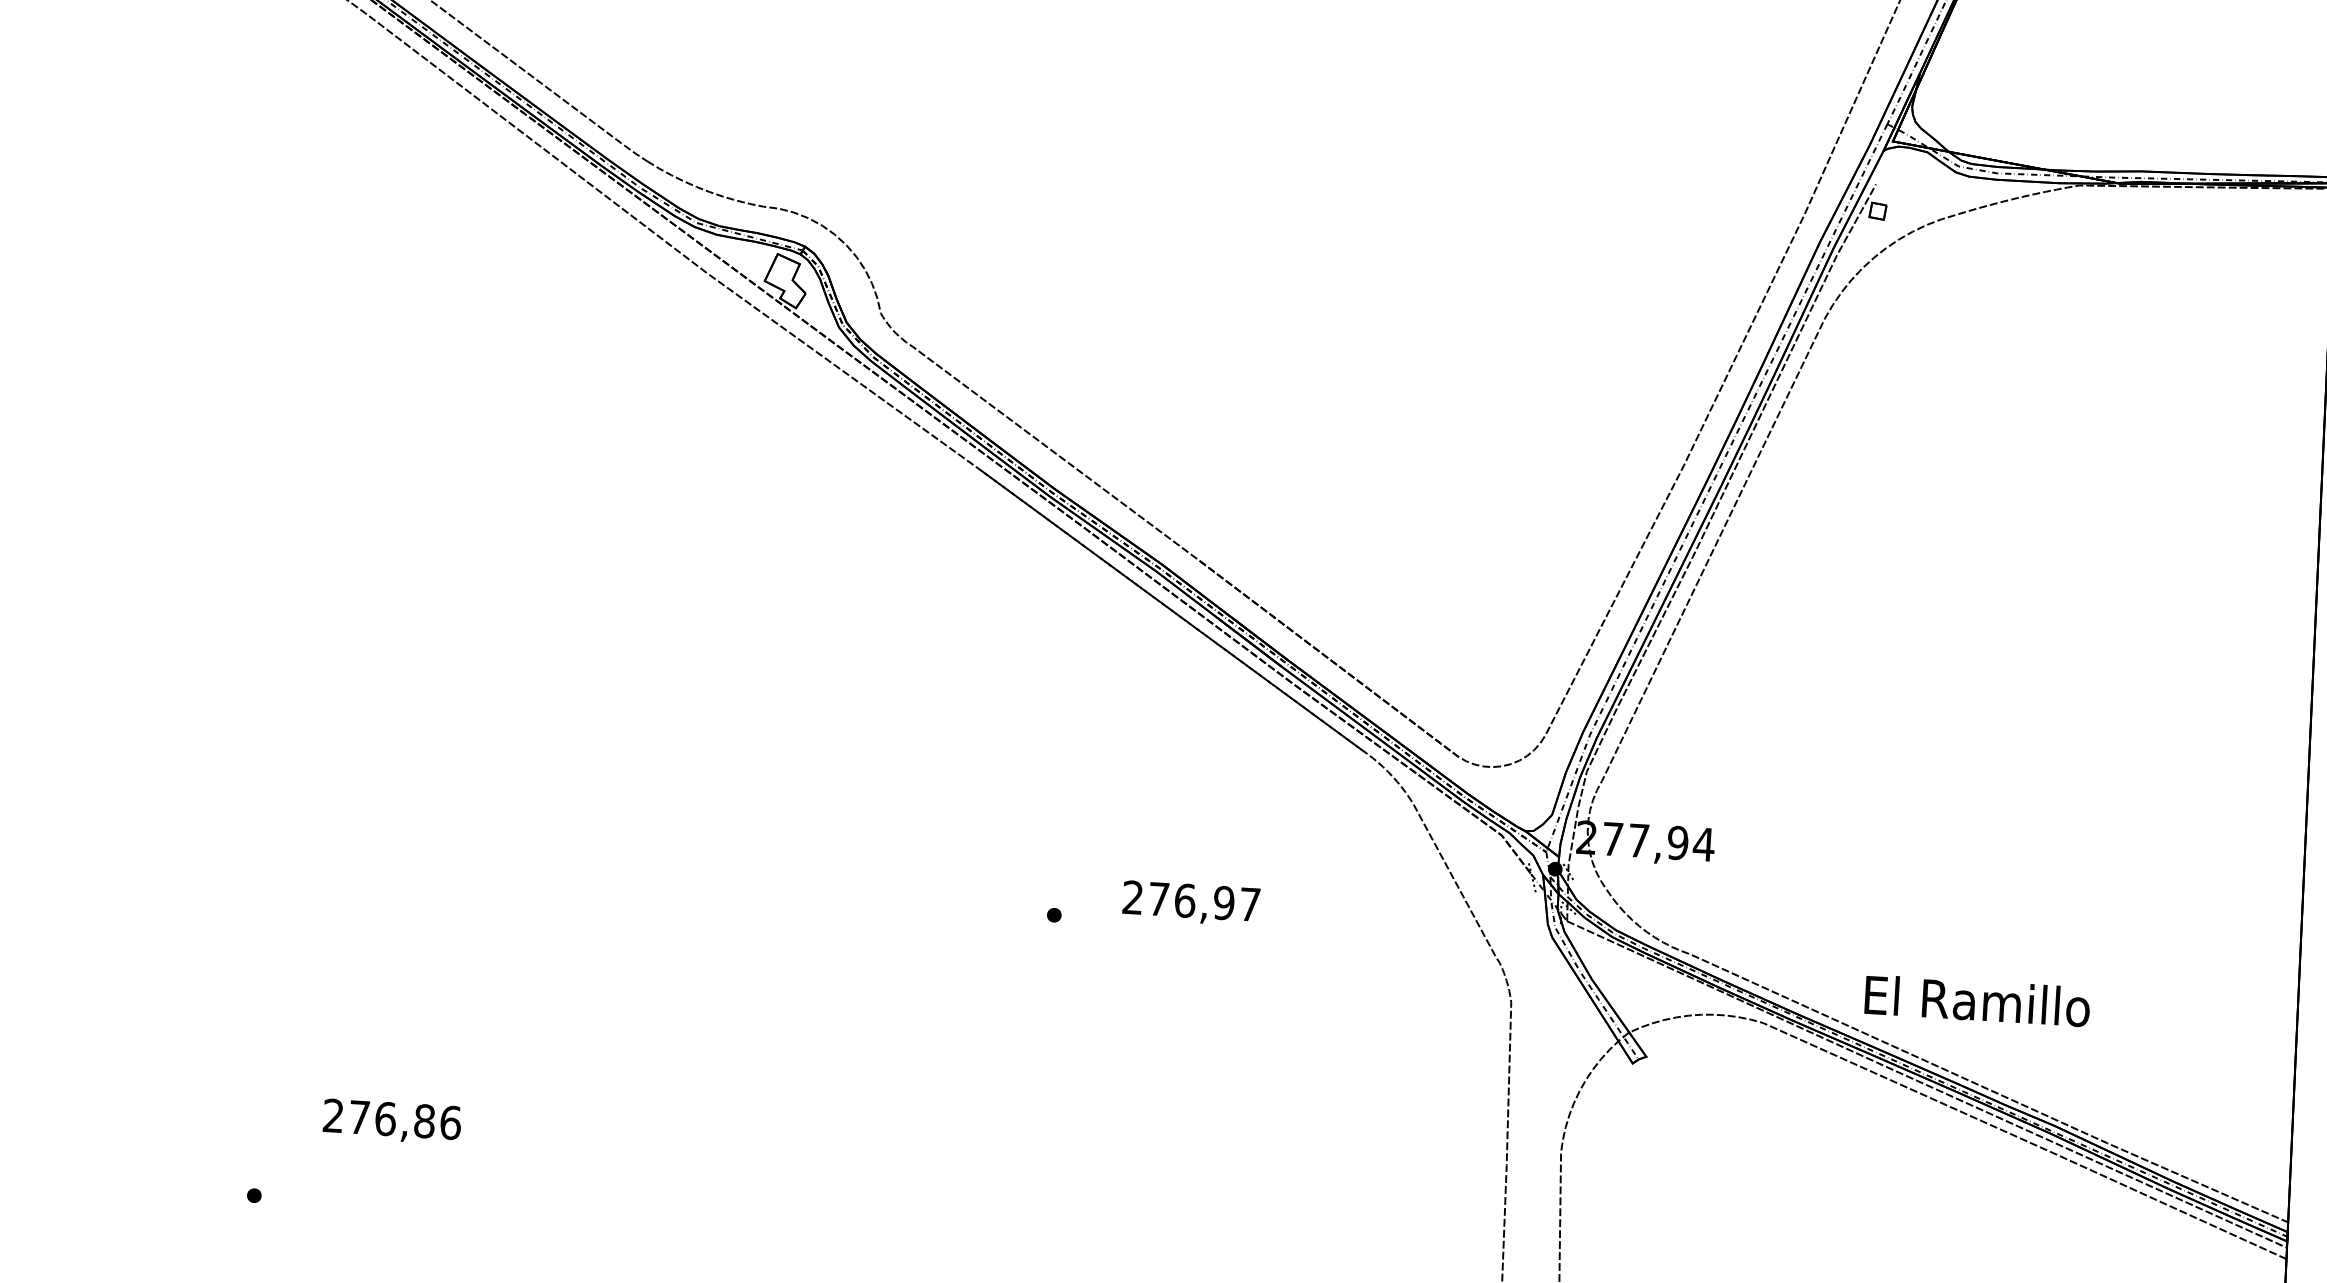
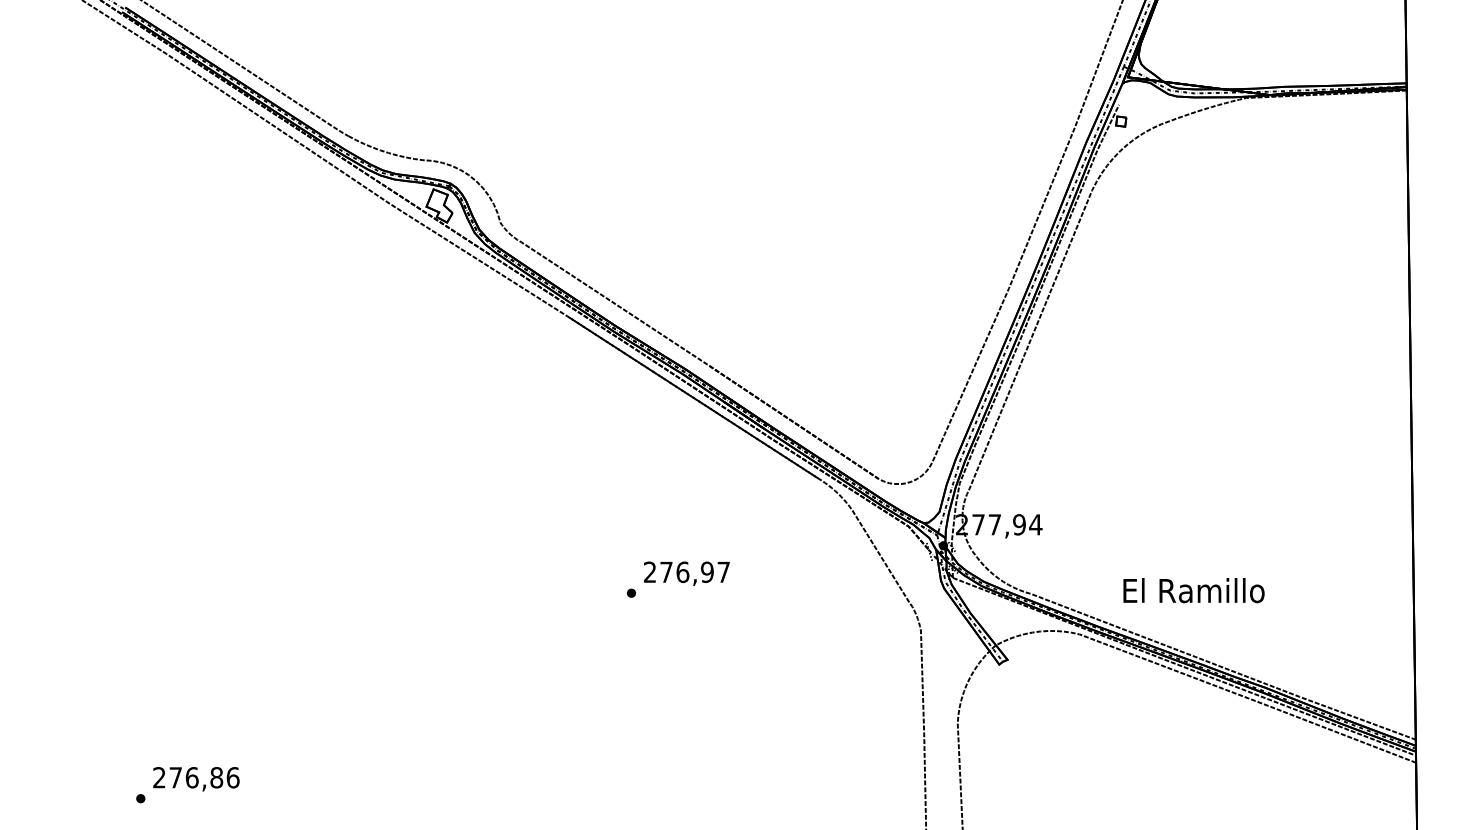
text: (1190, 903) -> (686, 573), moved
text: (1976, 1000) -> (1193, 590), moved
text: (392, 1122) -> (196, 779), moved

